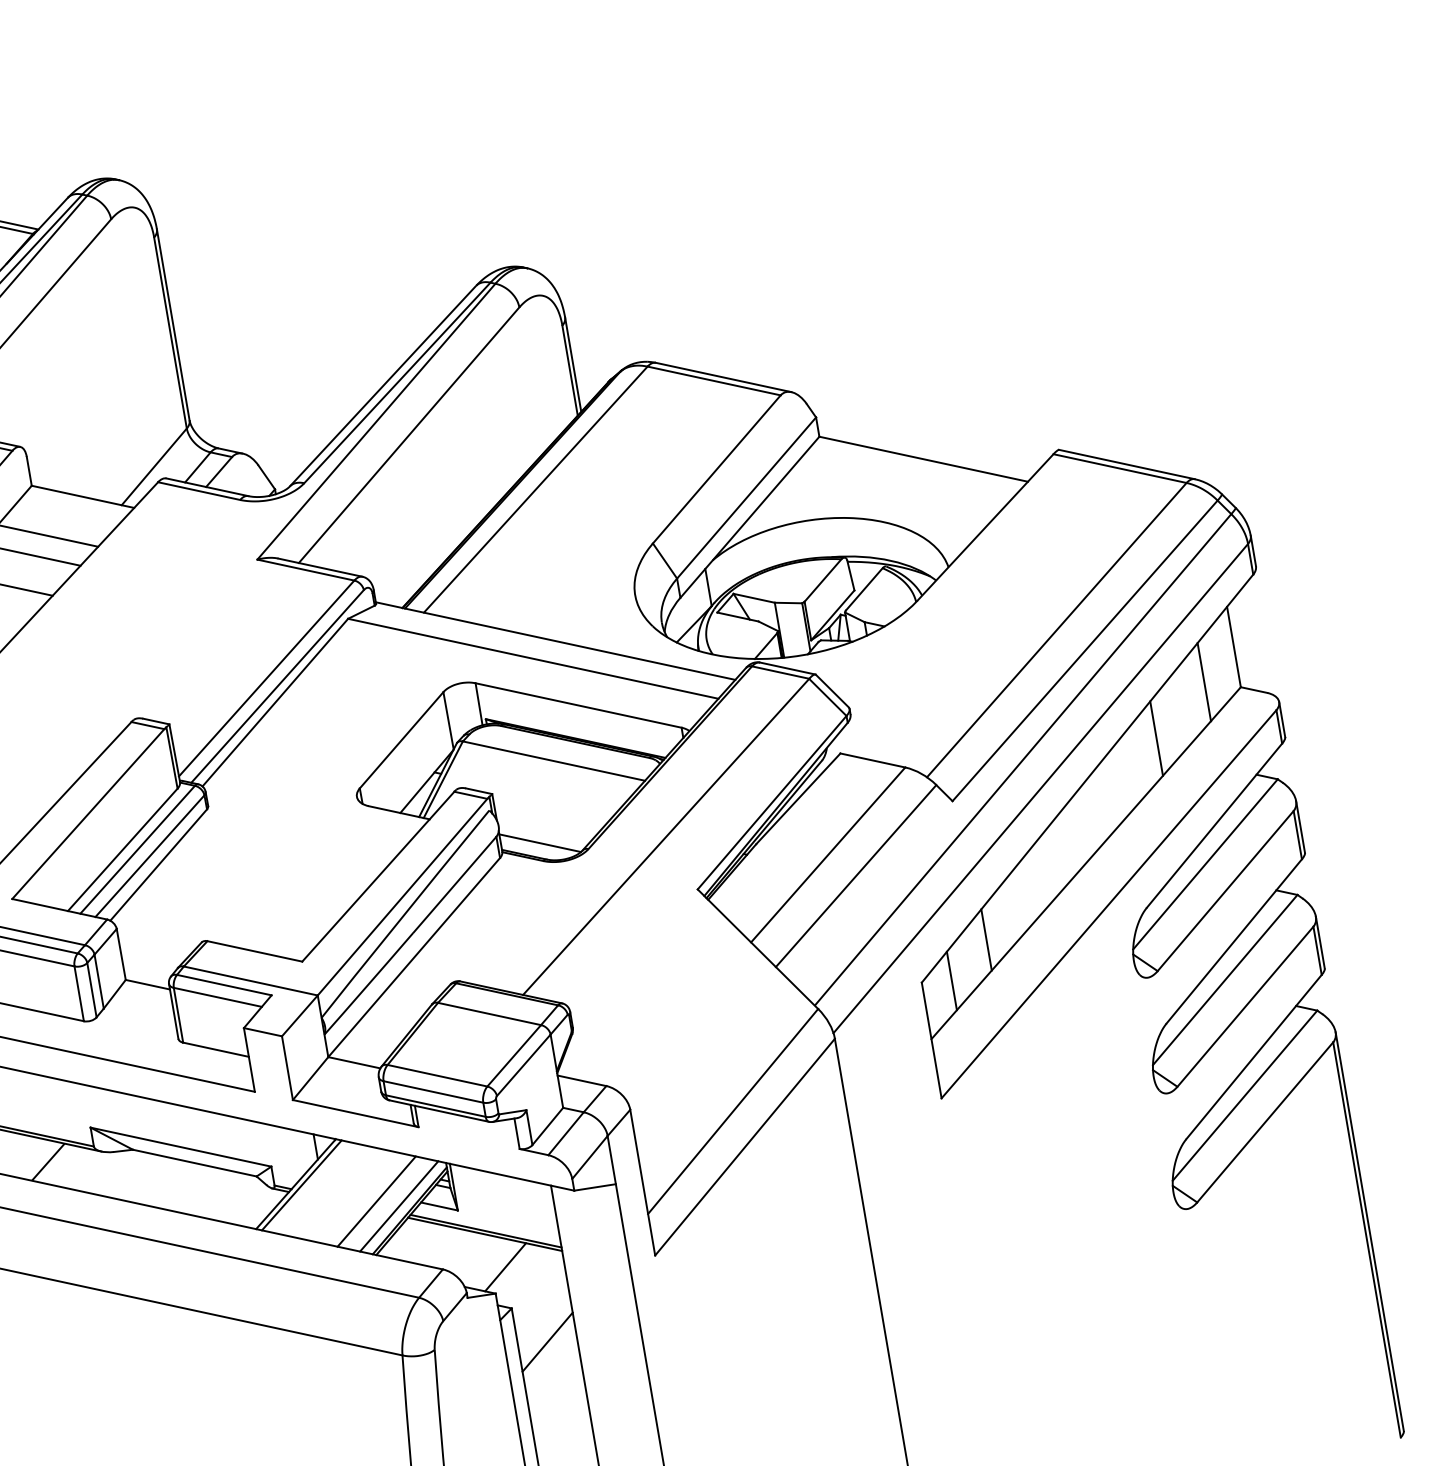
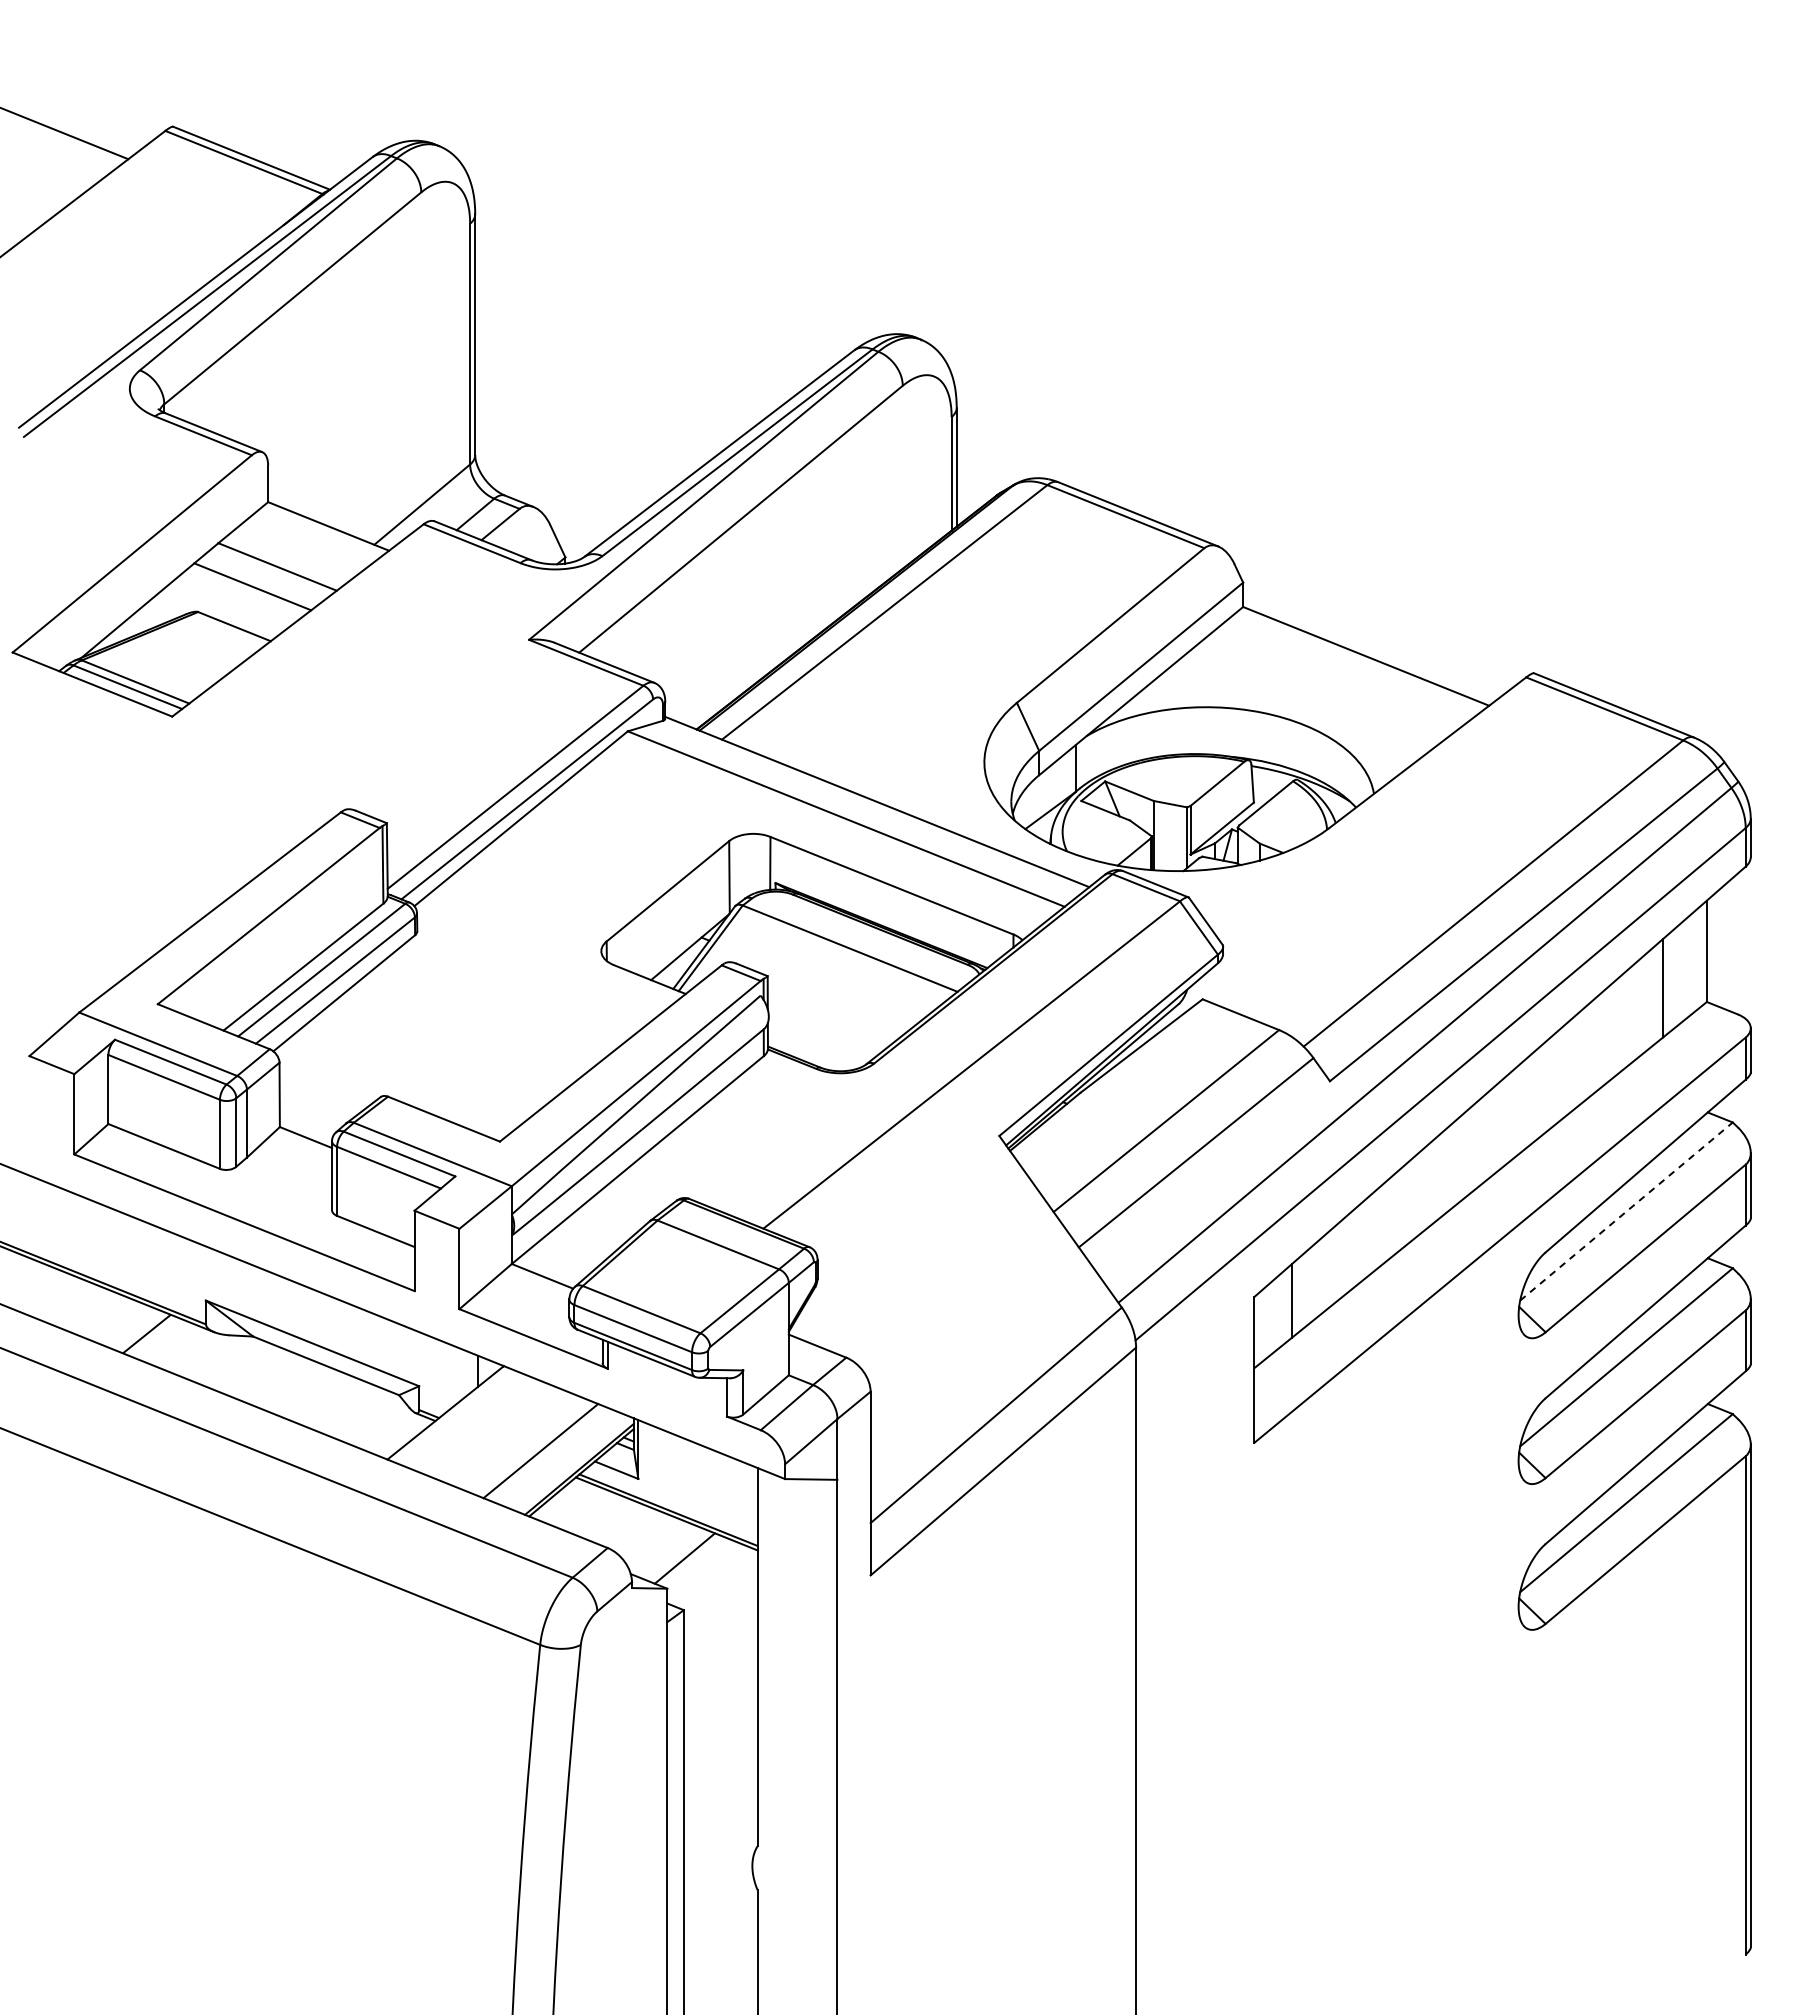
line: (1156, 738) -> (1592, 1047), removed
line: (539, 842) -> (815, 1045), removed
line: (1205, 864) -> (1626, 1211), solid -> dashed
line: (986, 939) -> (1342, 1257), removed
line: (301, 1185) -> (452, 1415), removed
line: (399, 1206) -> (567, 1461), removed
line: (547, 1341) -> (720, 1658), removed

